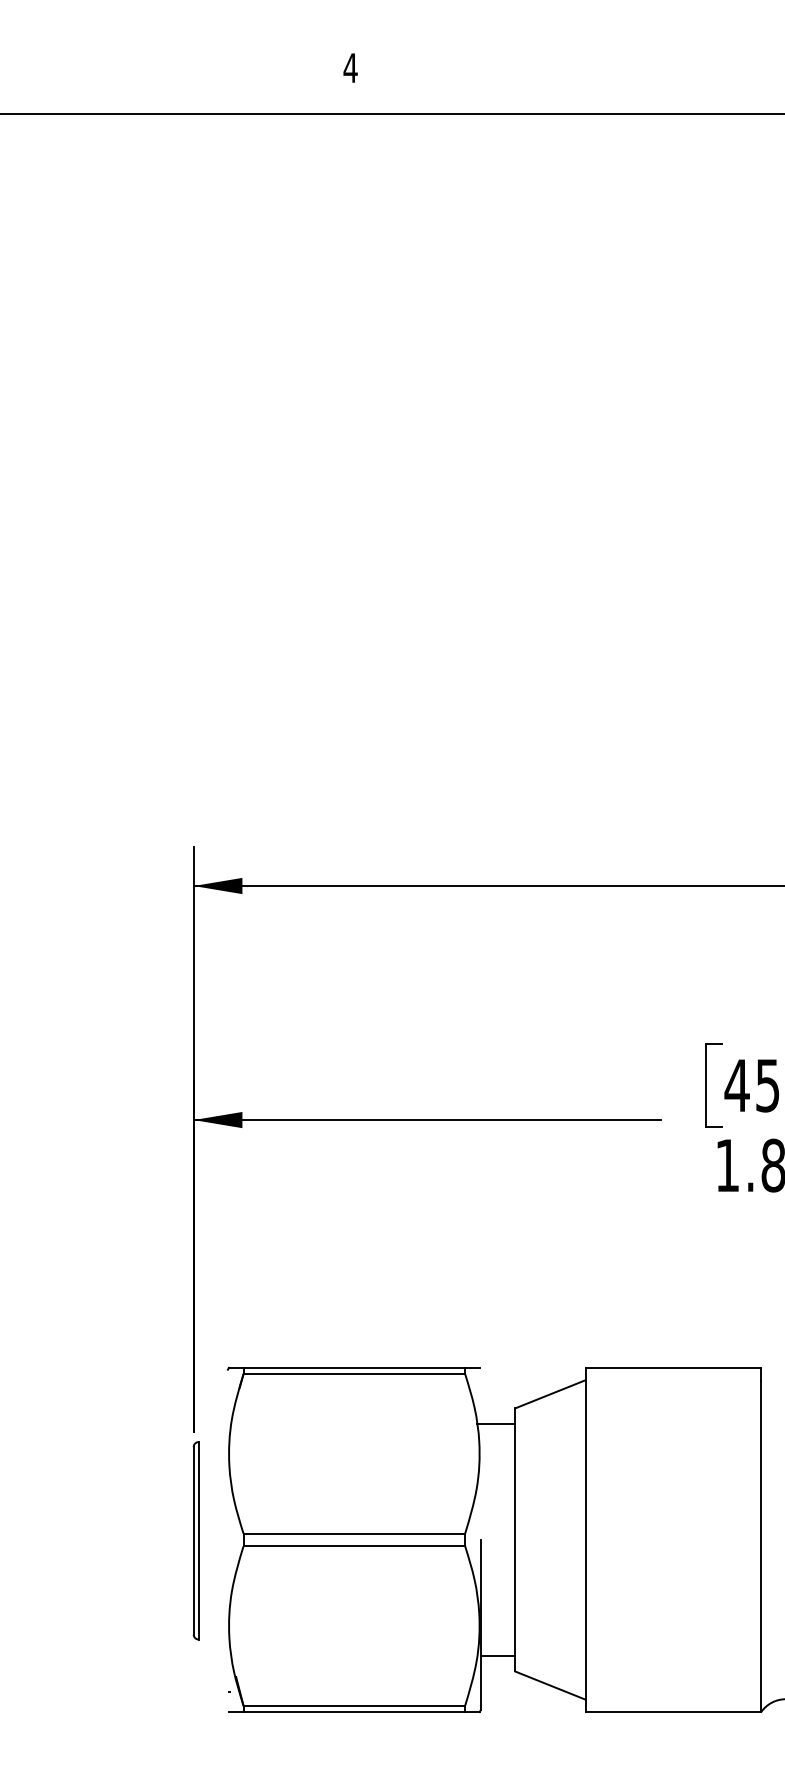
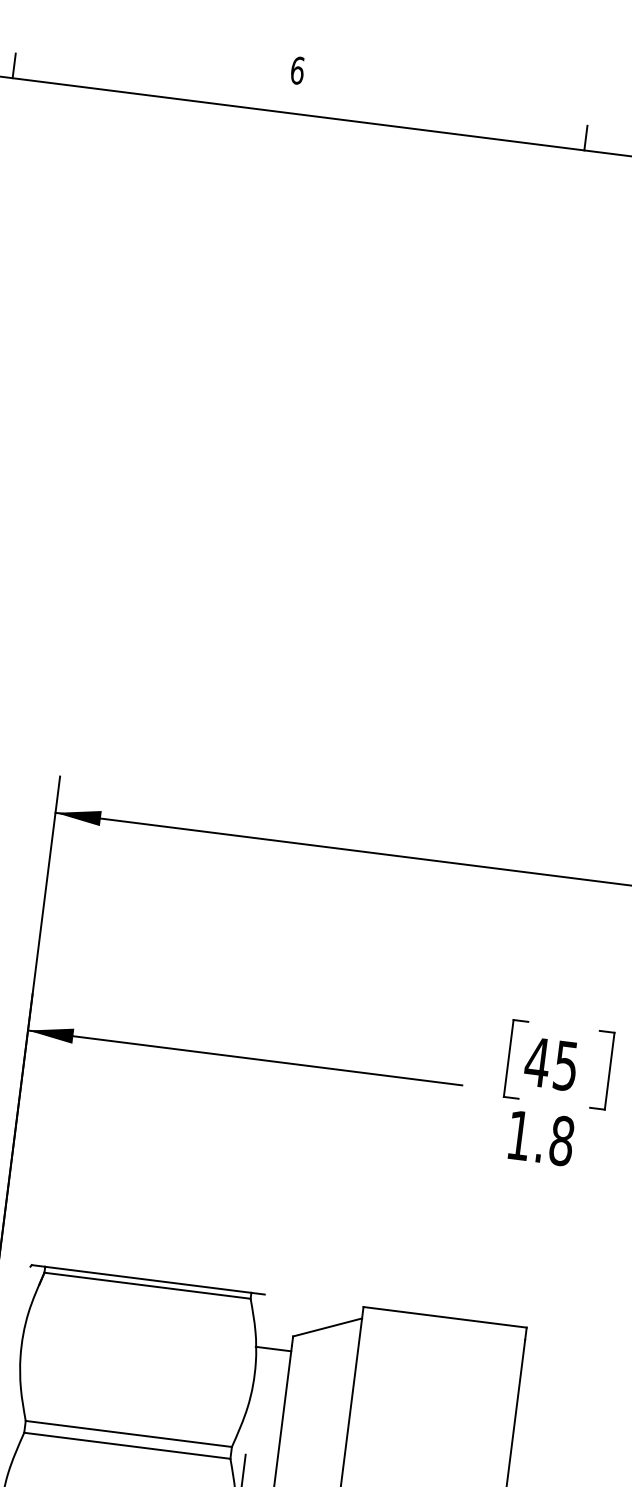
text: (350, 68) -> (297, 70), 4 -> 6
line: (50, 100) -> (14, 65), added
line: (664, 100) -> (585, 137), added

